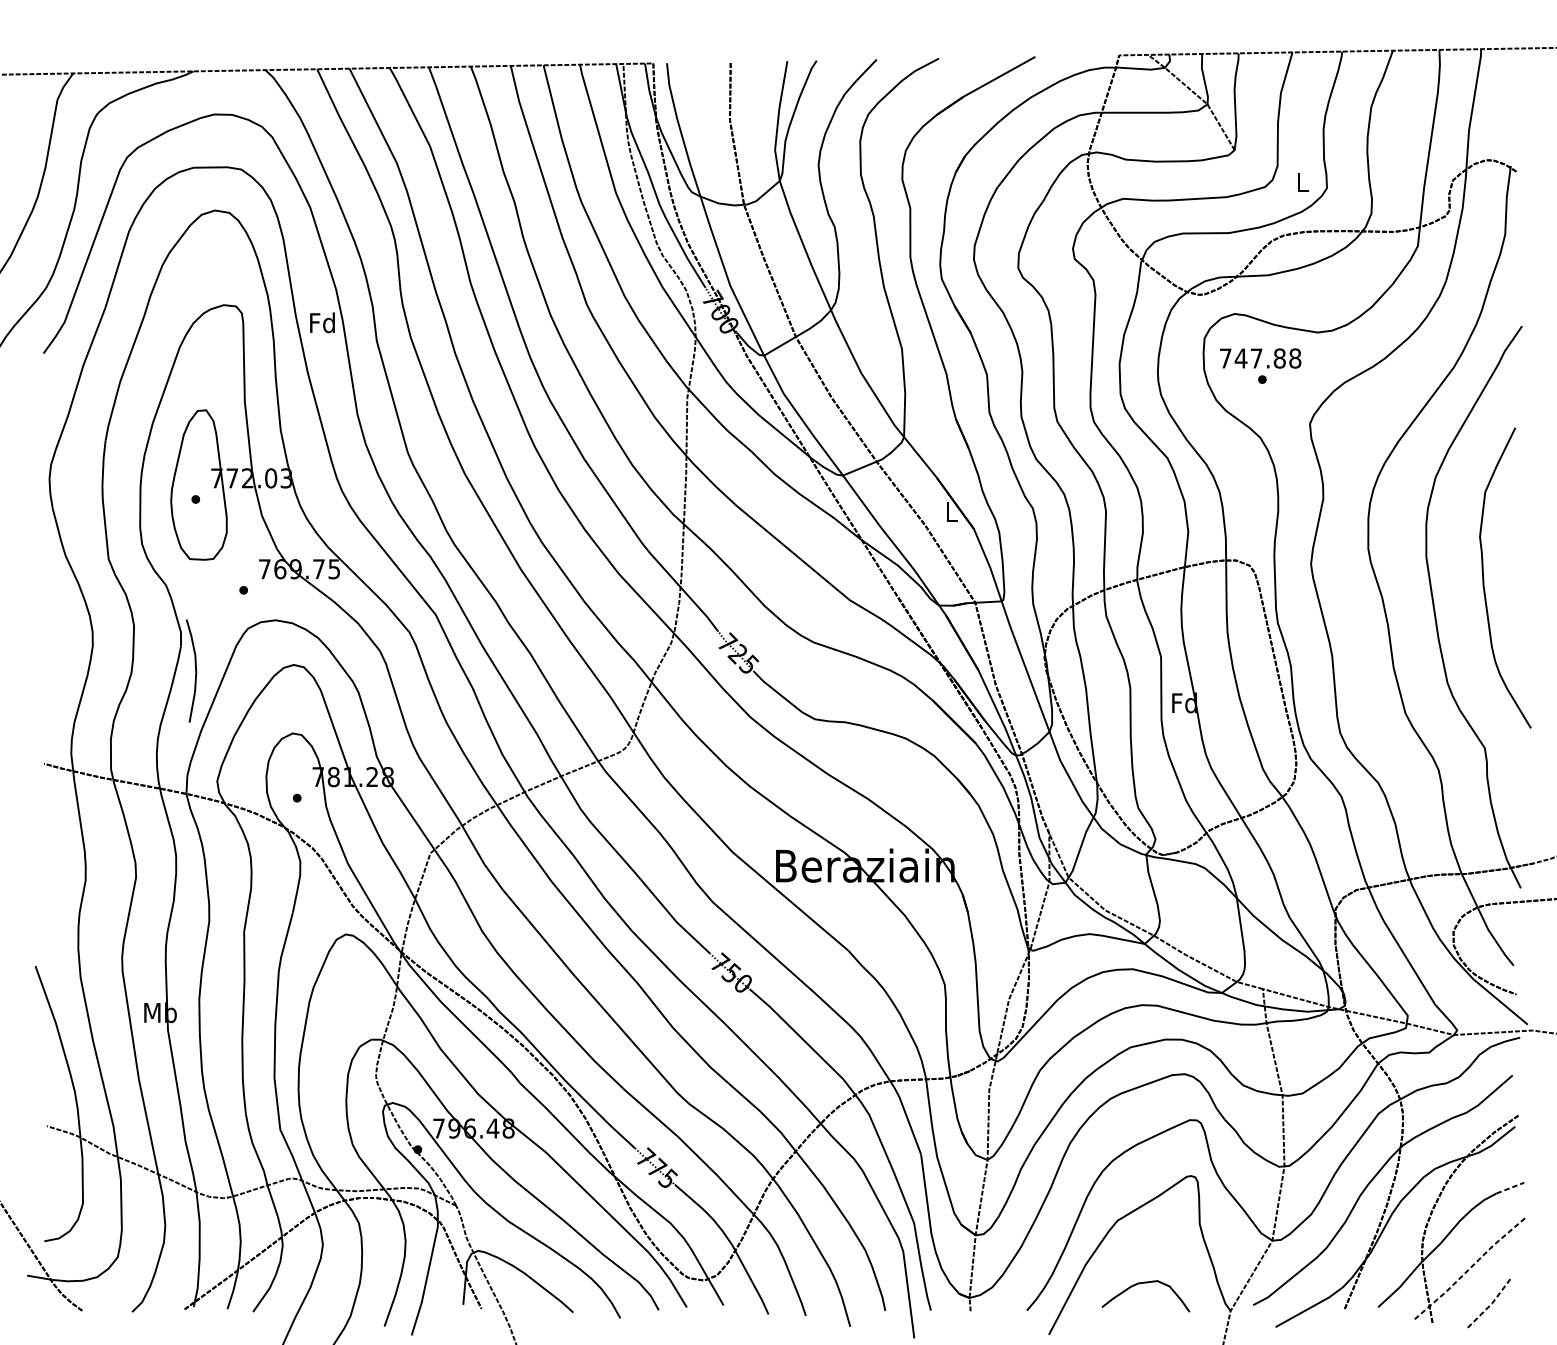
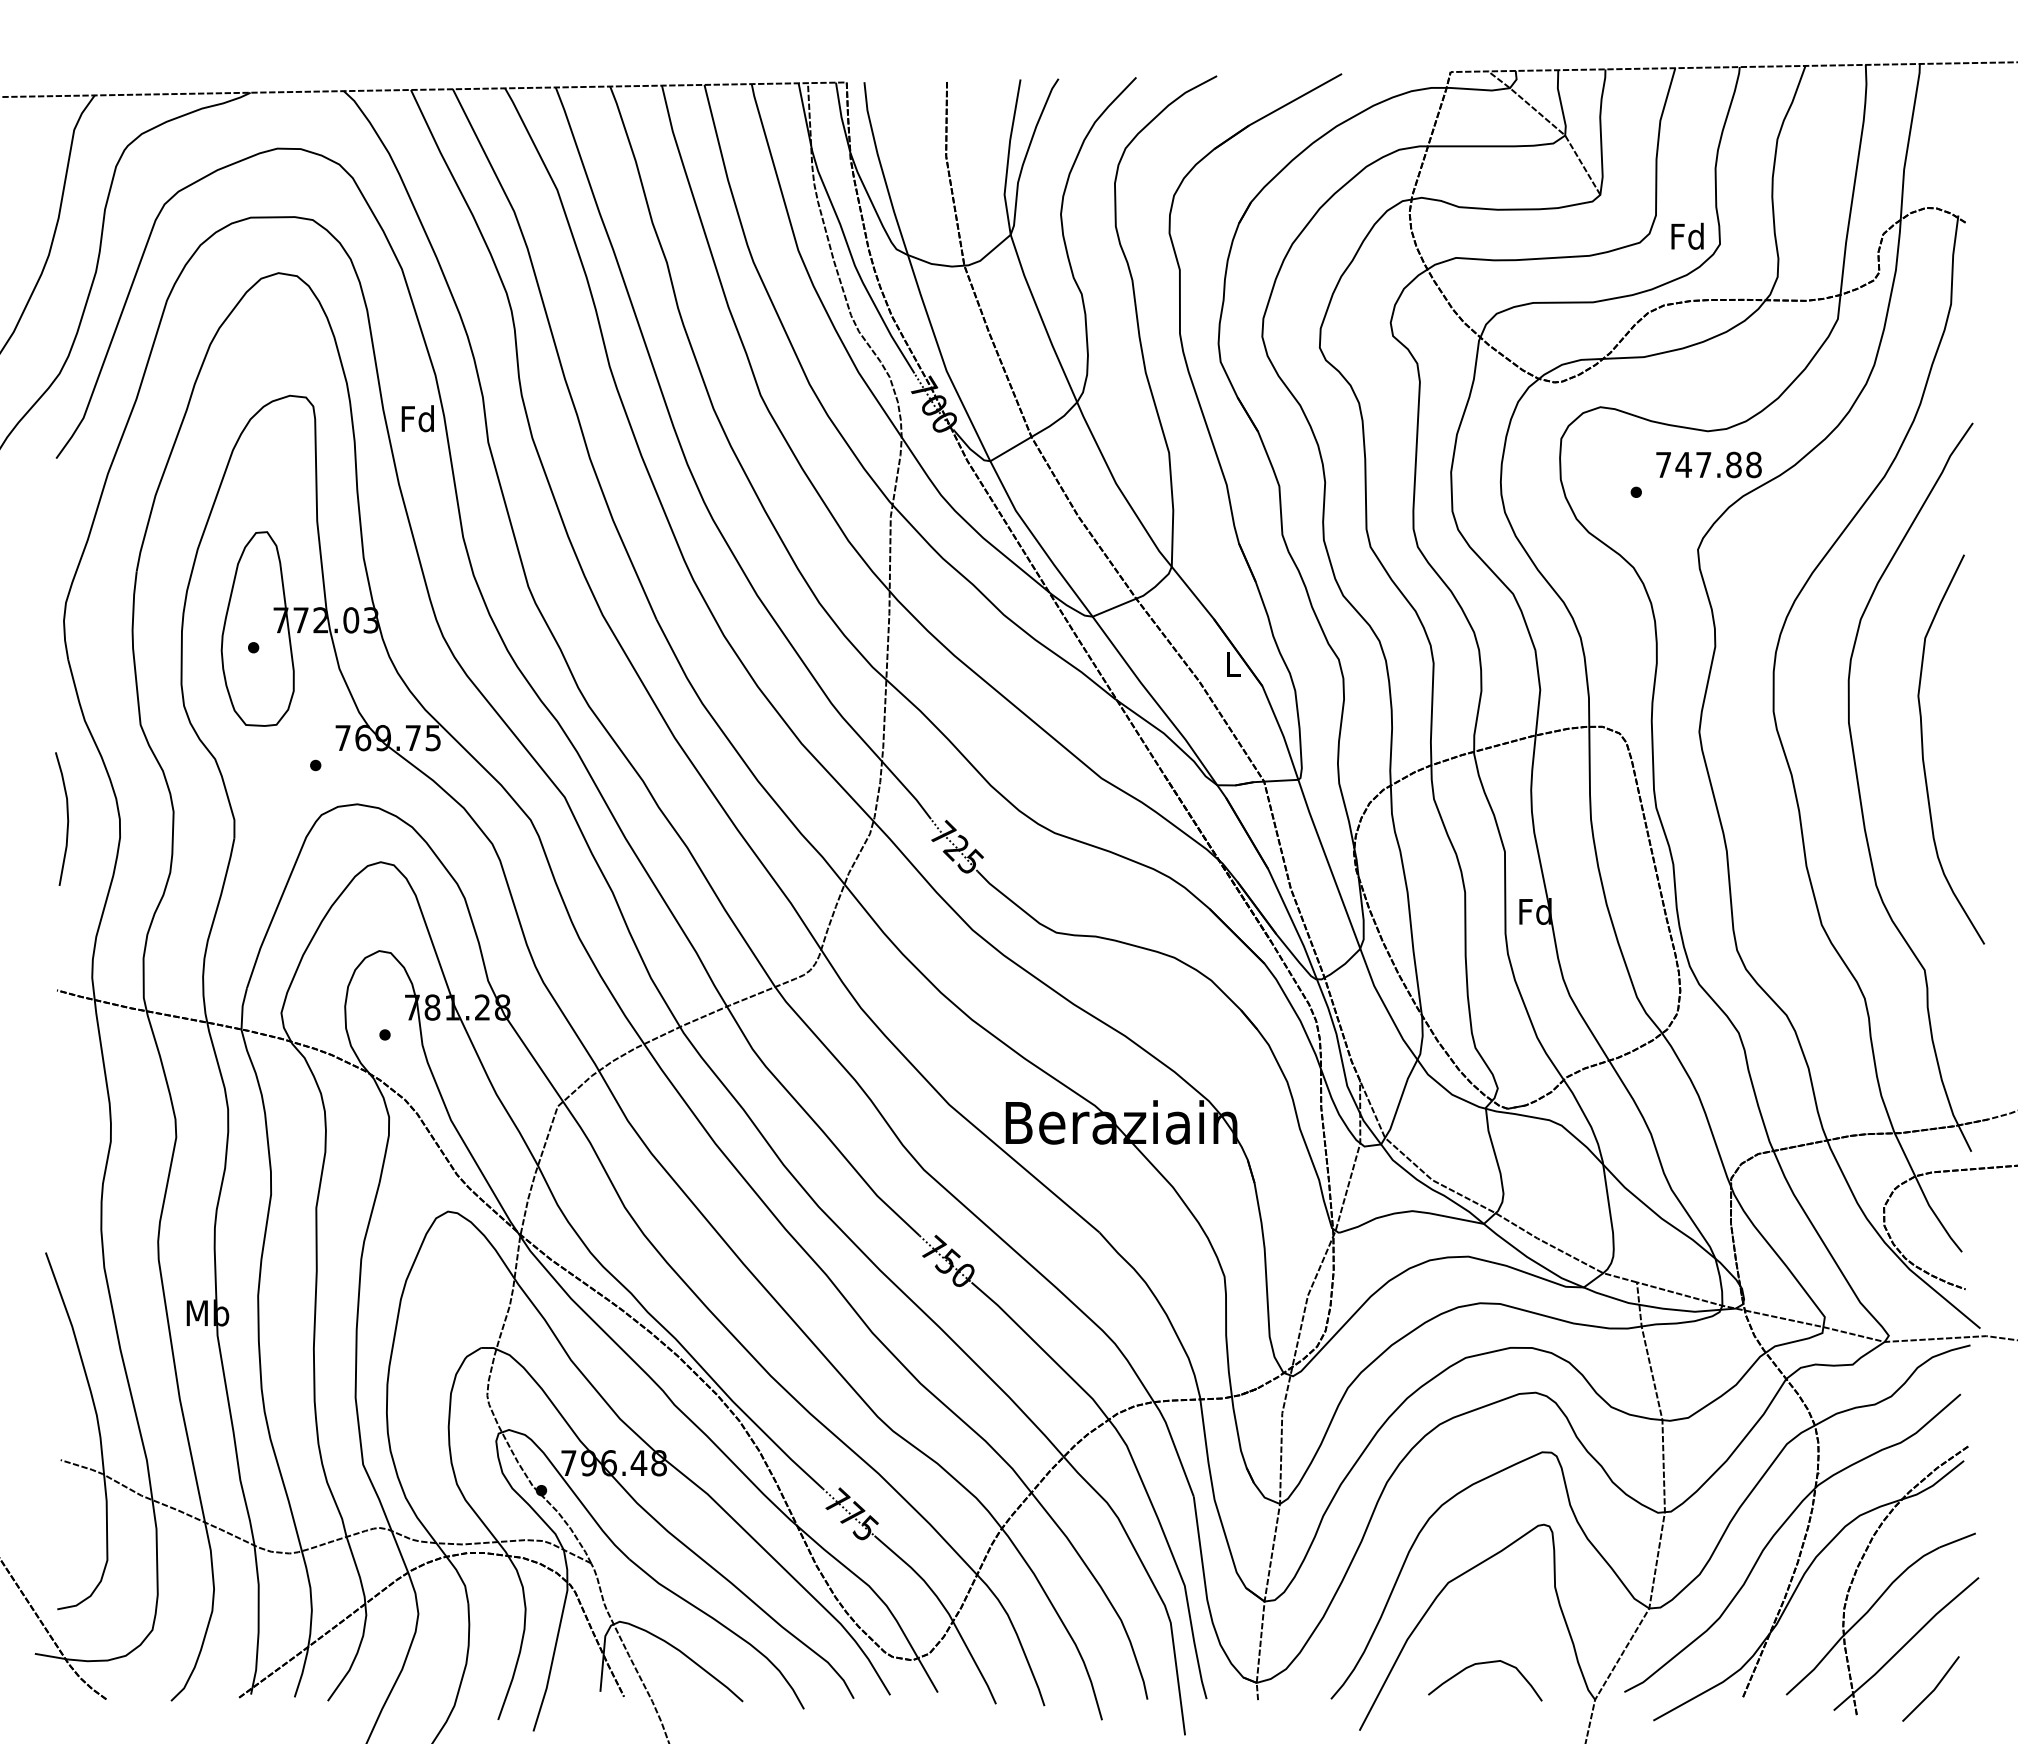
text: (1301, 181) -> (1687, 235), L -> Fd
text: (1260, 358) -> (1708, 464), moved
curve: (195, 670) -> (67, 818), moved
line: (1510, 1188) -> (1958, 1540), dashed -> solid
line: (1470, 1267) -> (1906, 1643), dashed -> solid
line: (1491, 1303) -> (1933, 1690), dashed -> solid

